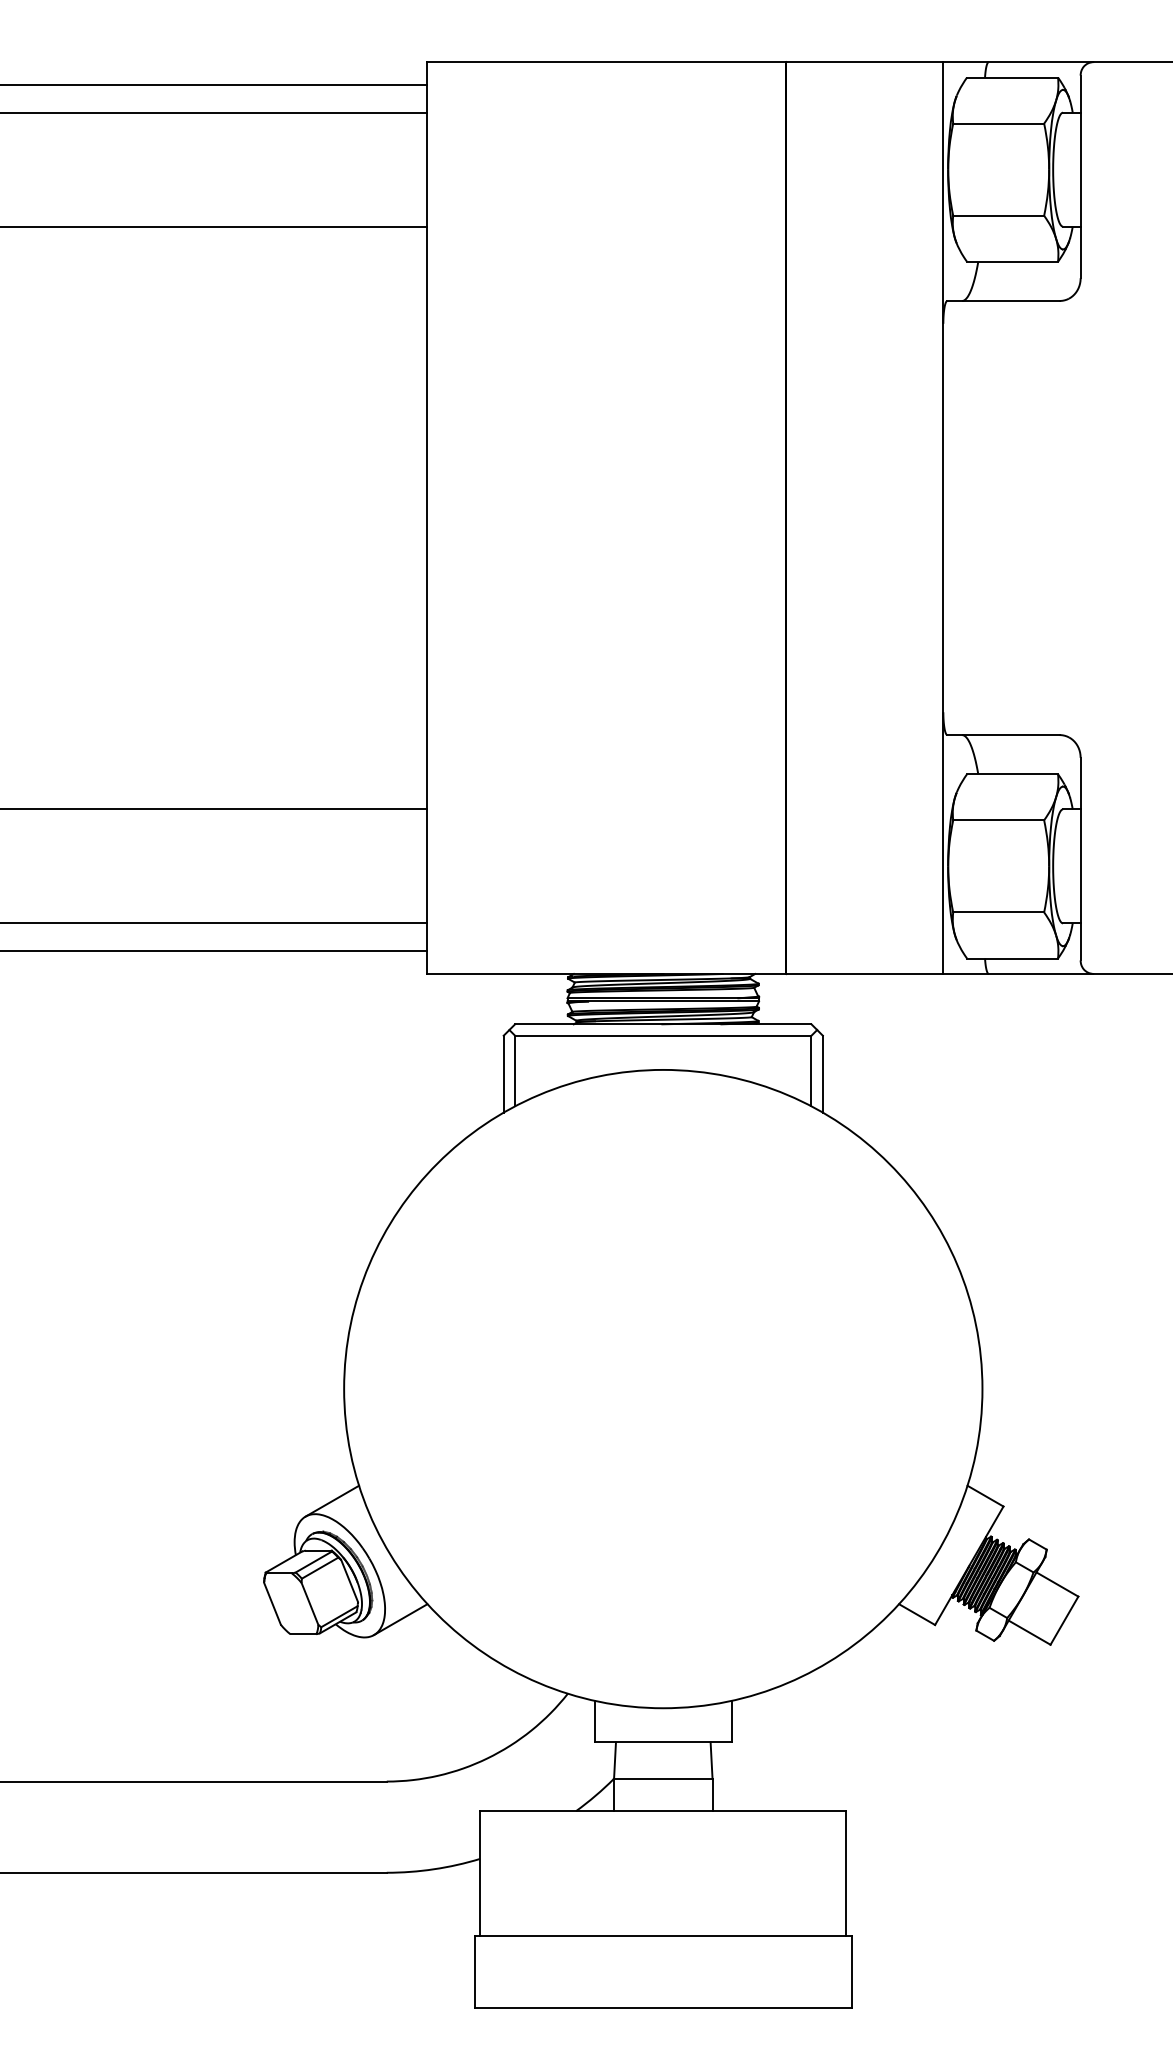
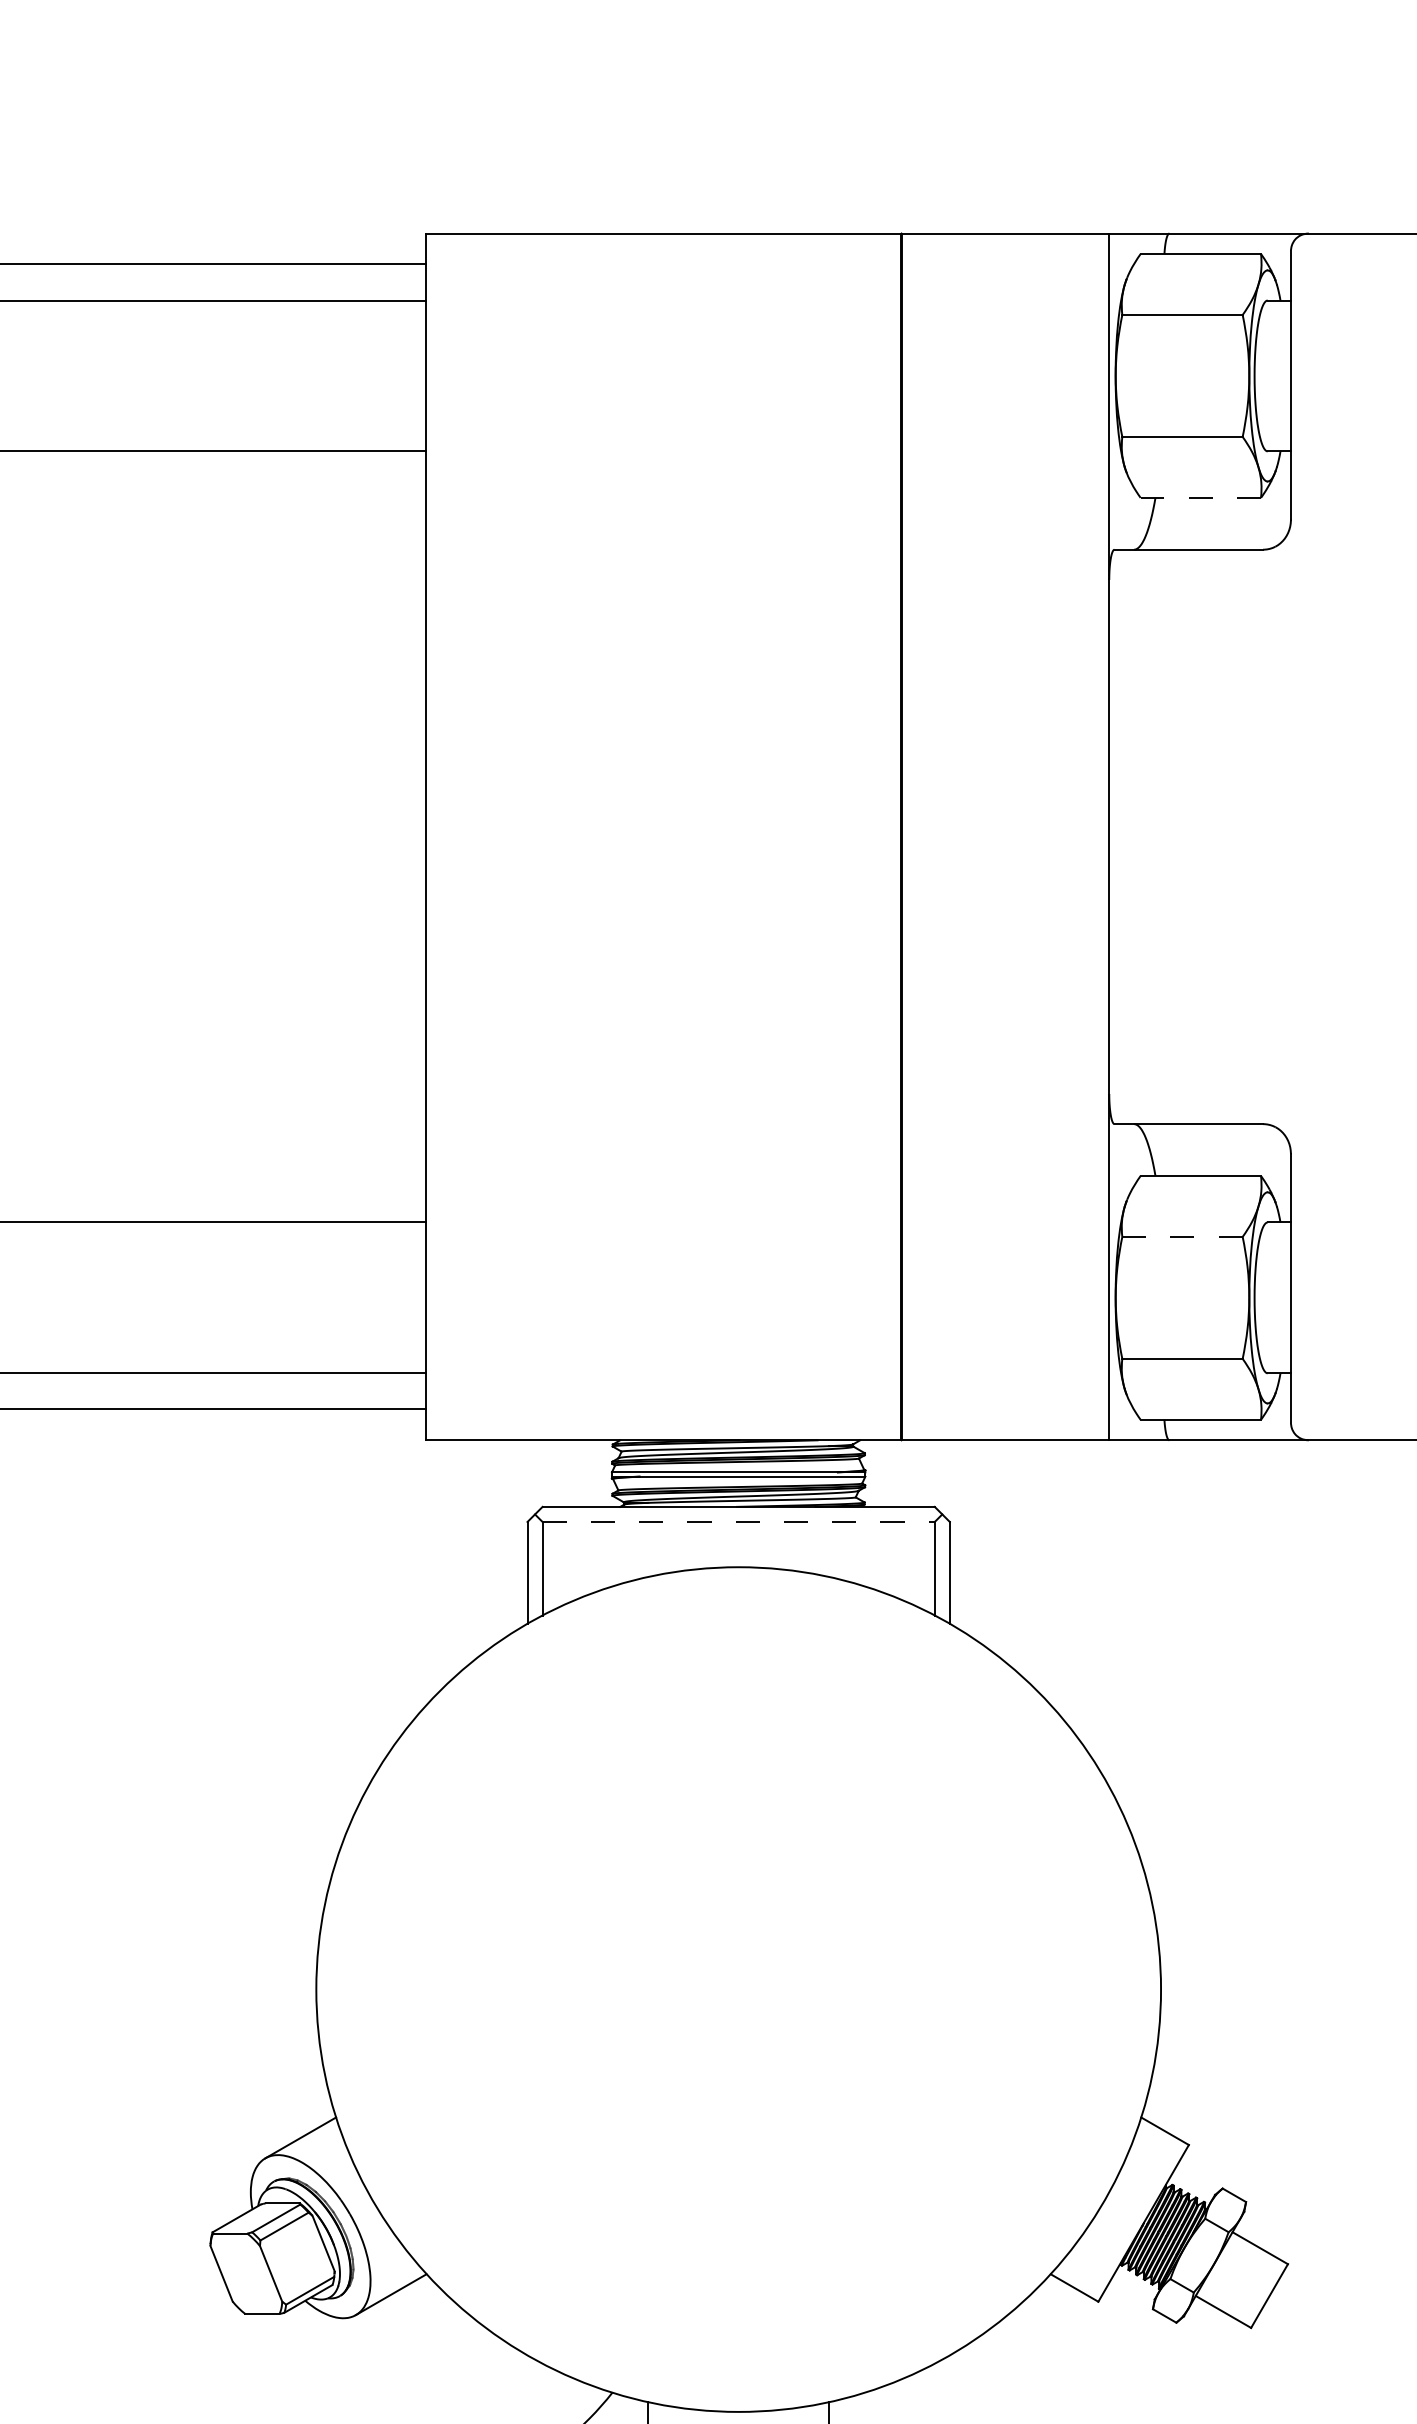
line: (1012, 261) -> (1200, 497), solid -> dashed
line: (998, 820) -> (1182, 1237), solid -> dashed
line: (663, 1035) -> (738, 1521), solid -> dashed

